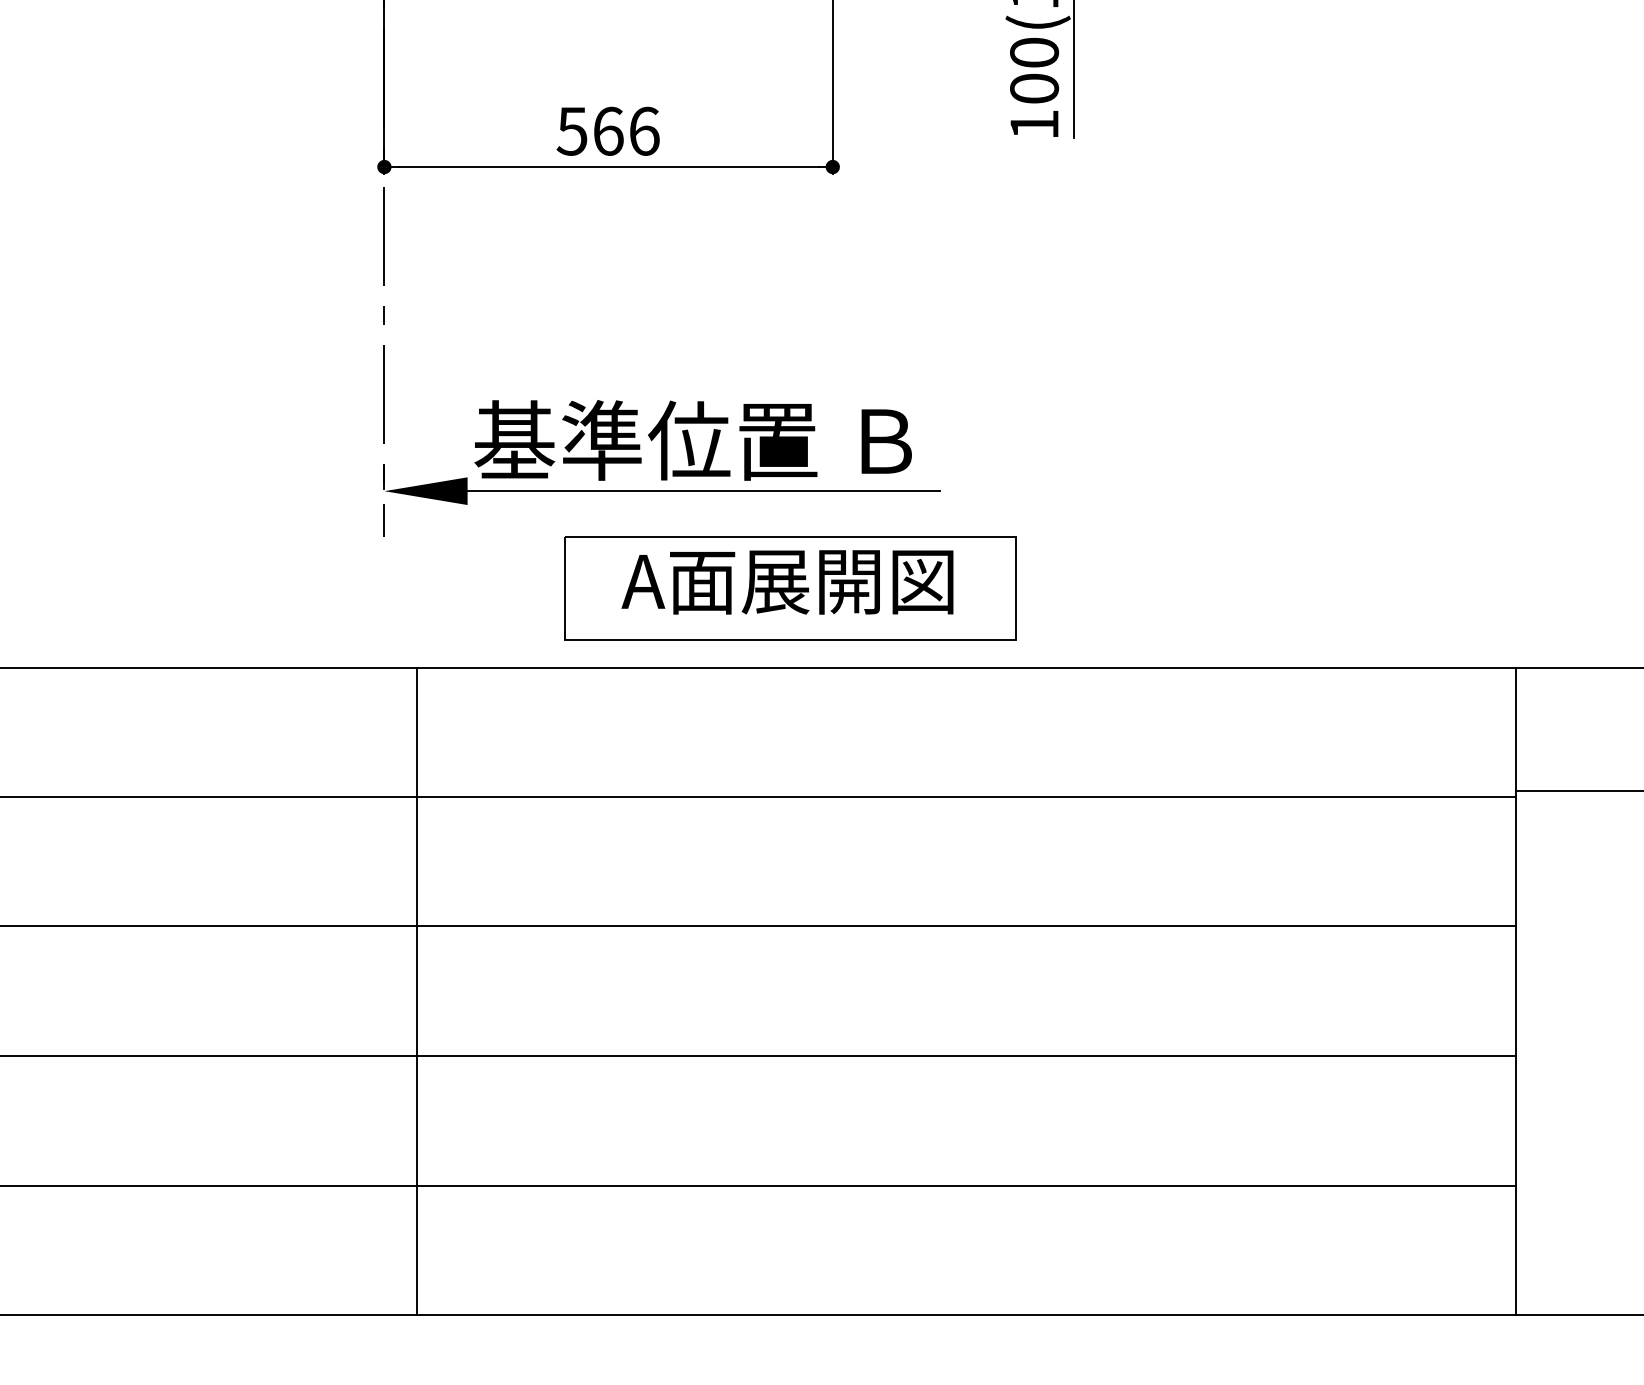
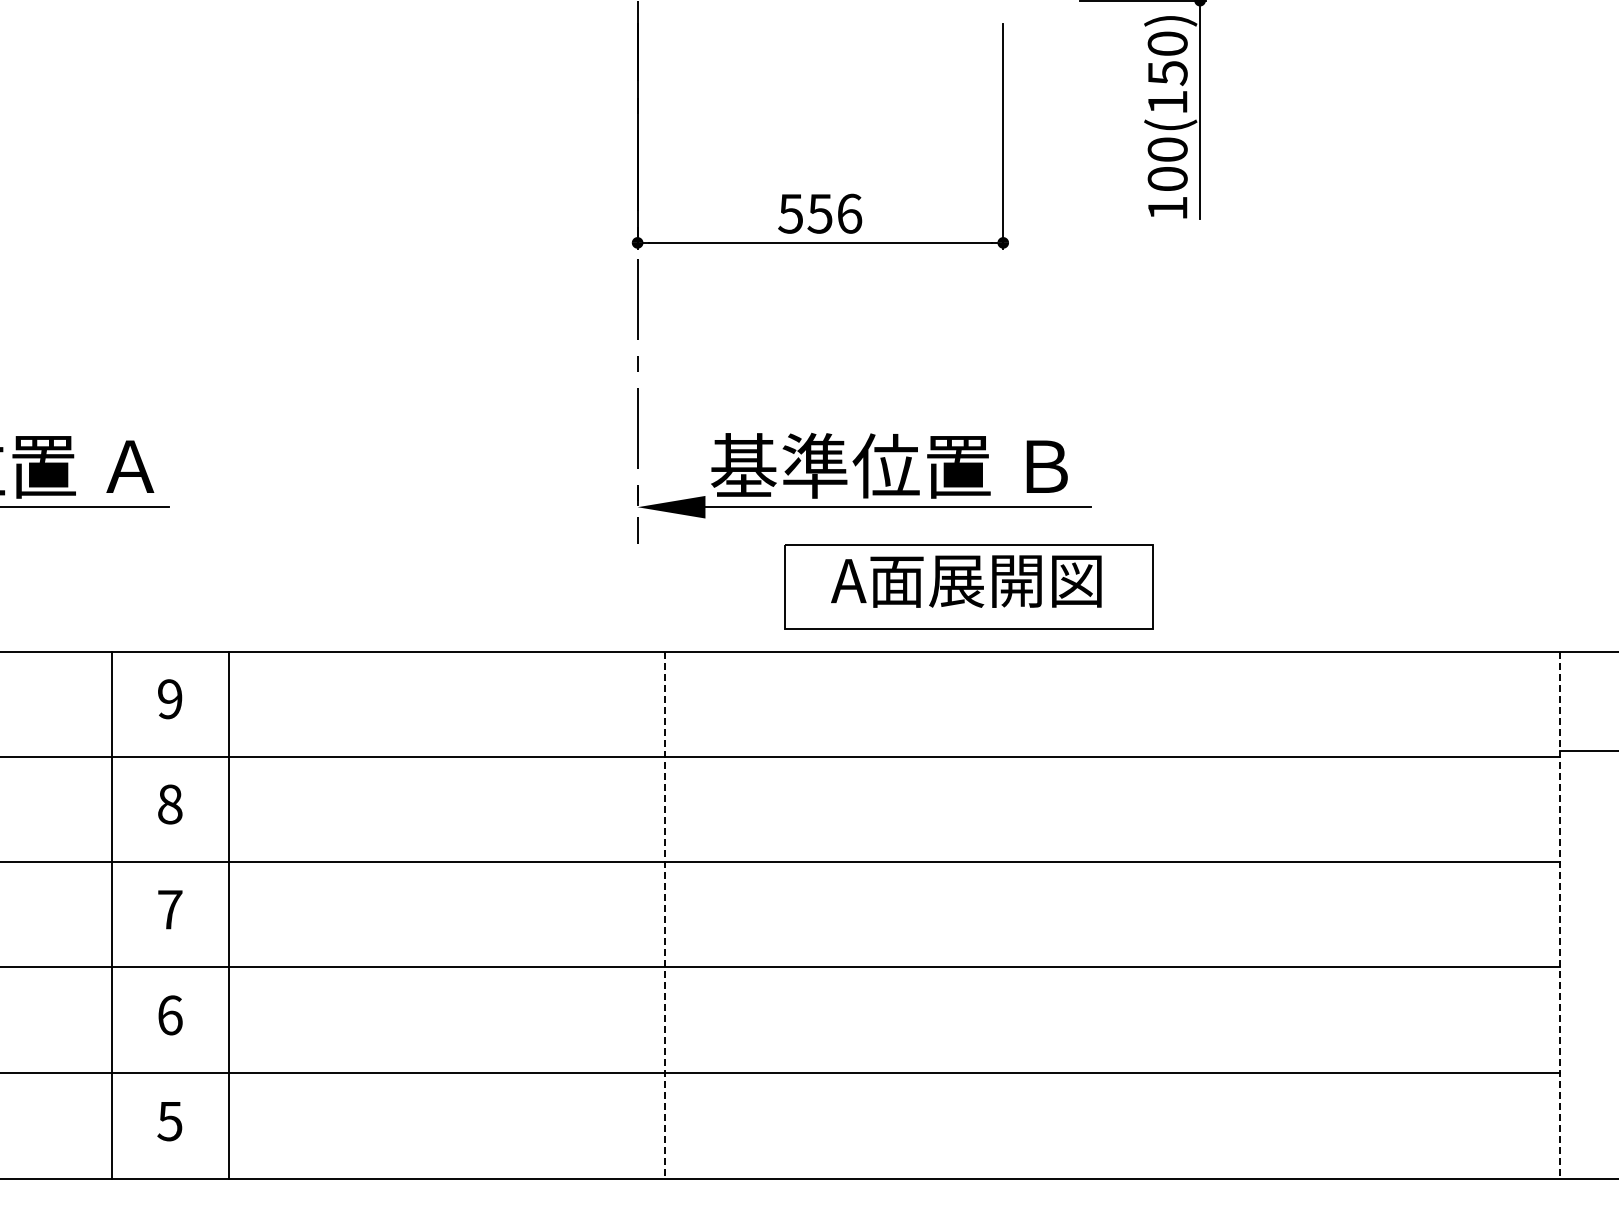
text: (607, 130) -> (819, 213), 566 -> 556
line: (417, 991) -> (664, 915), solid -> dashed
line: (1516, 991) -> (1560, 915), solid -> dashed

